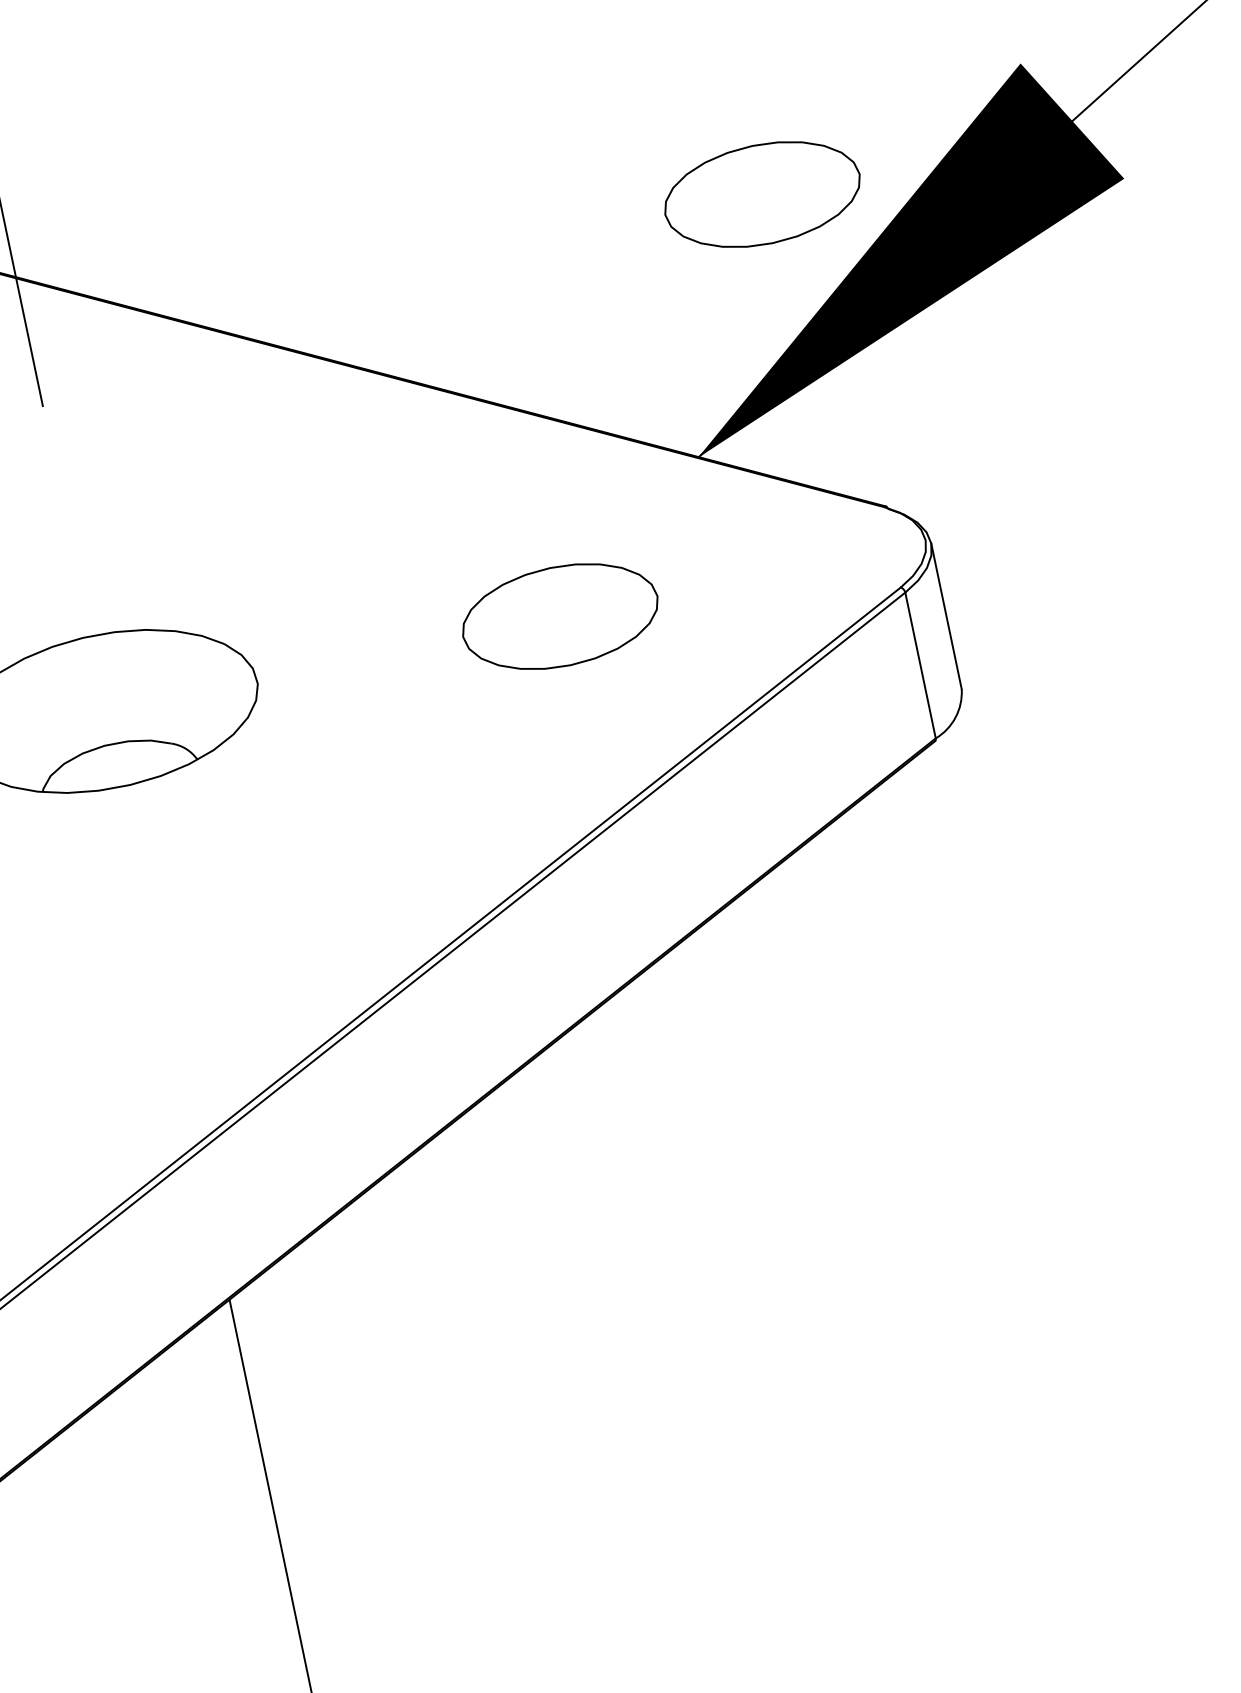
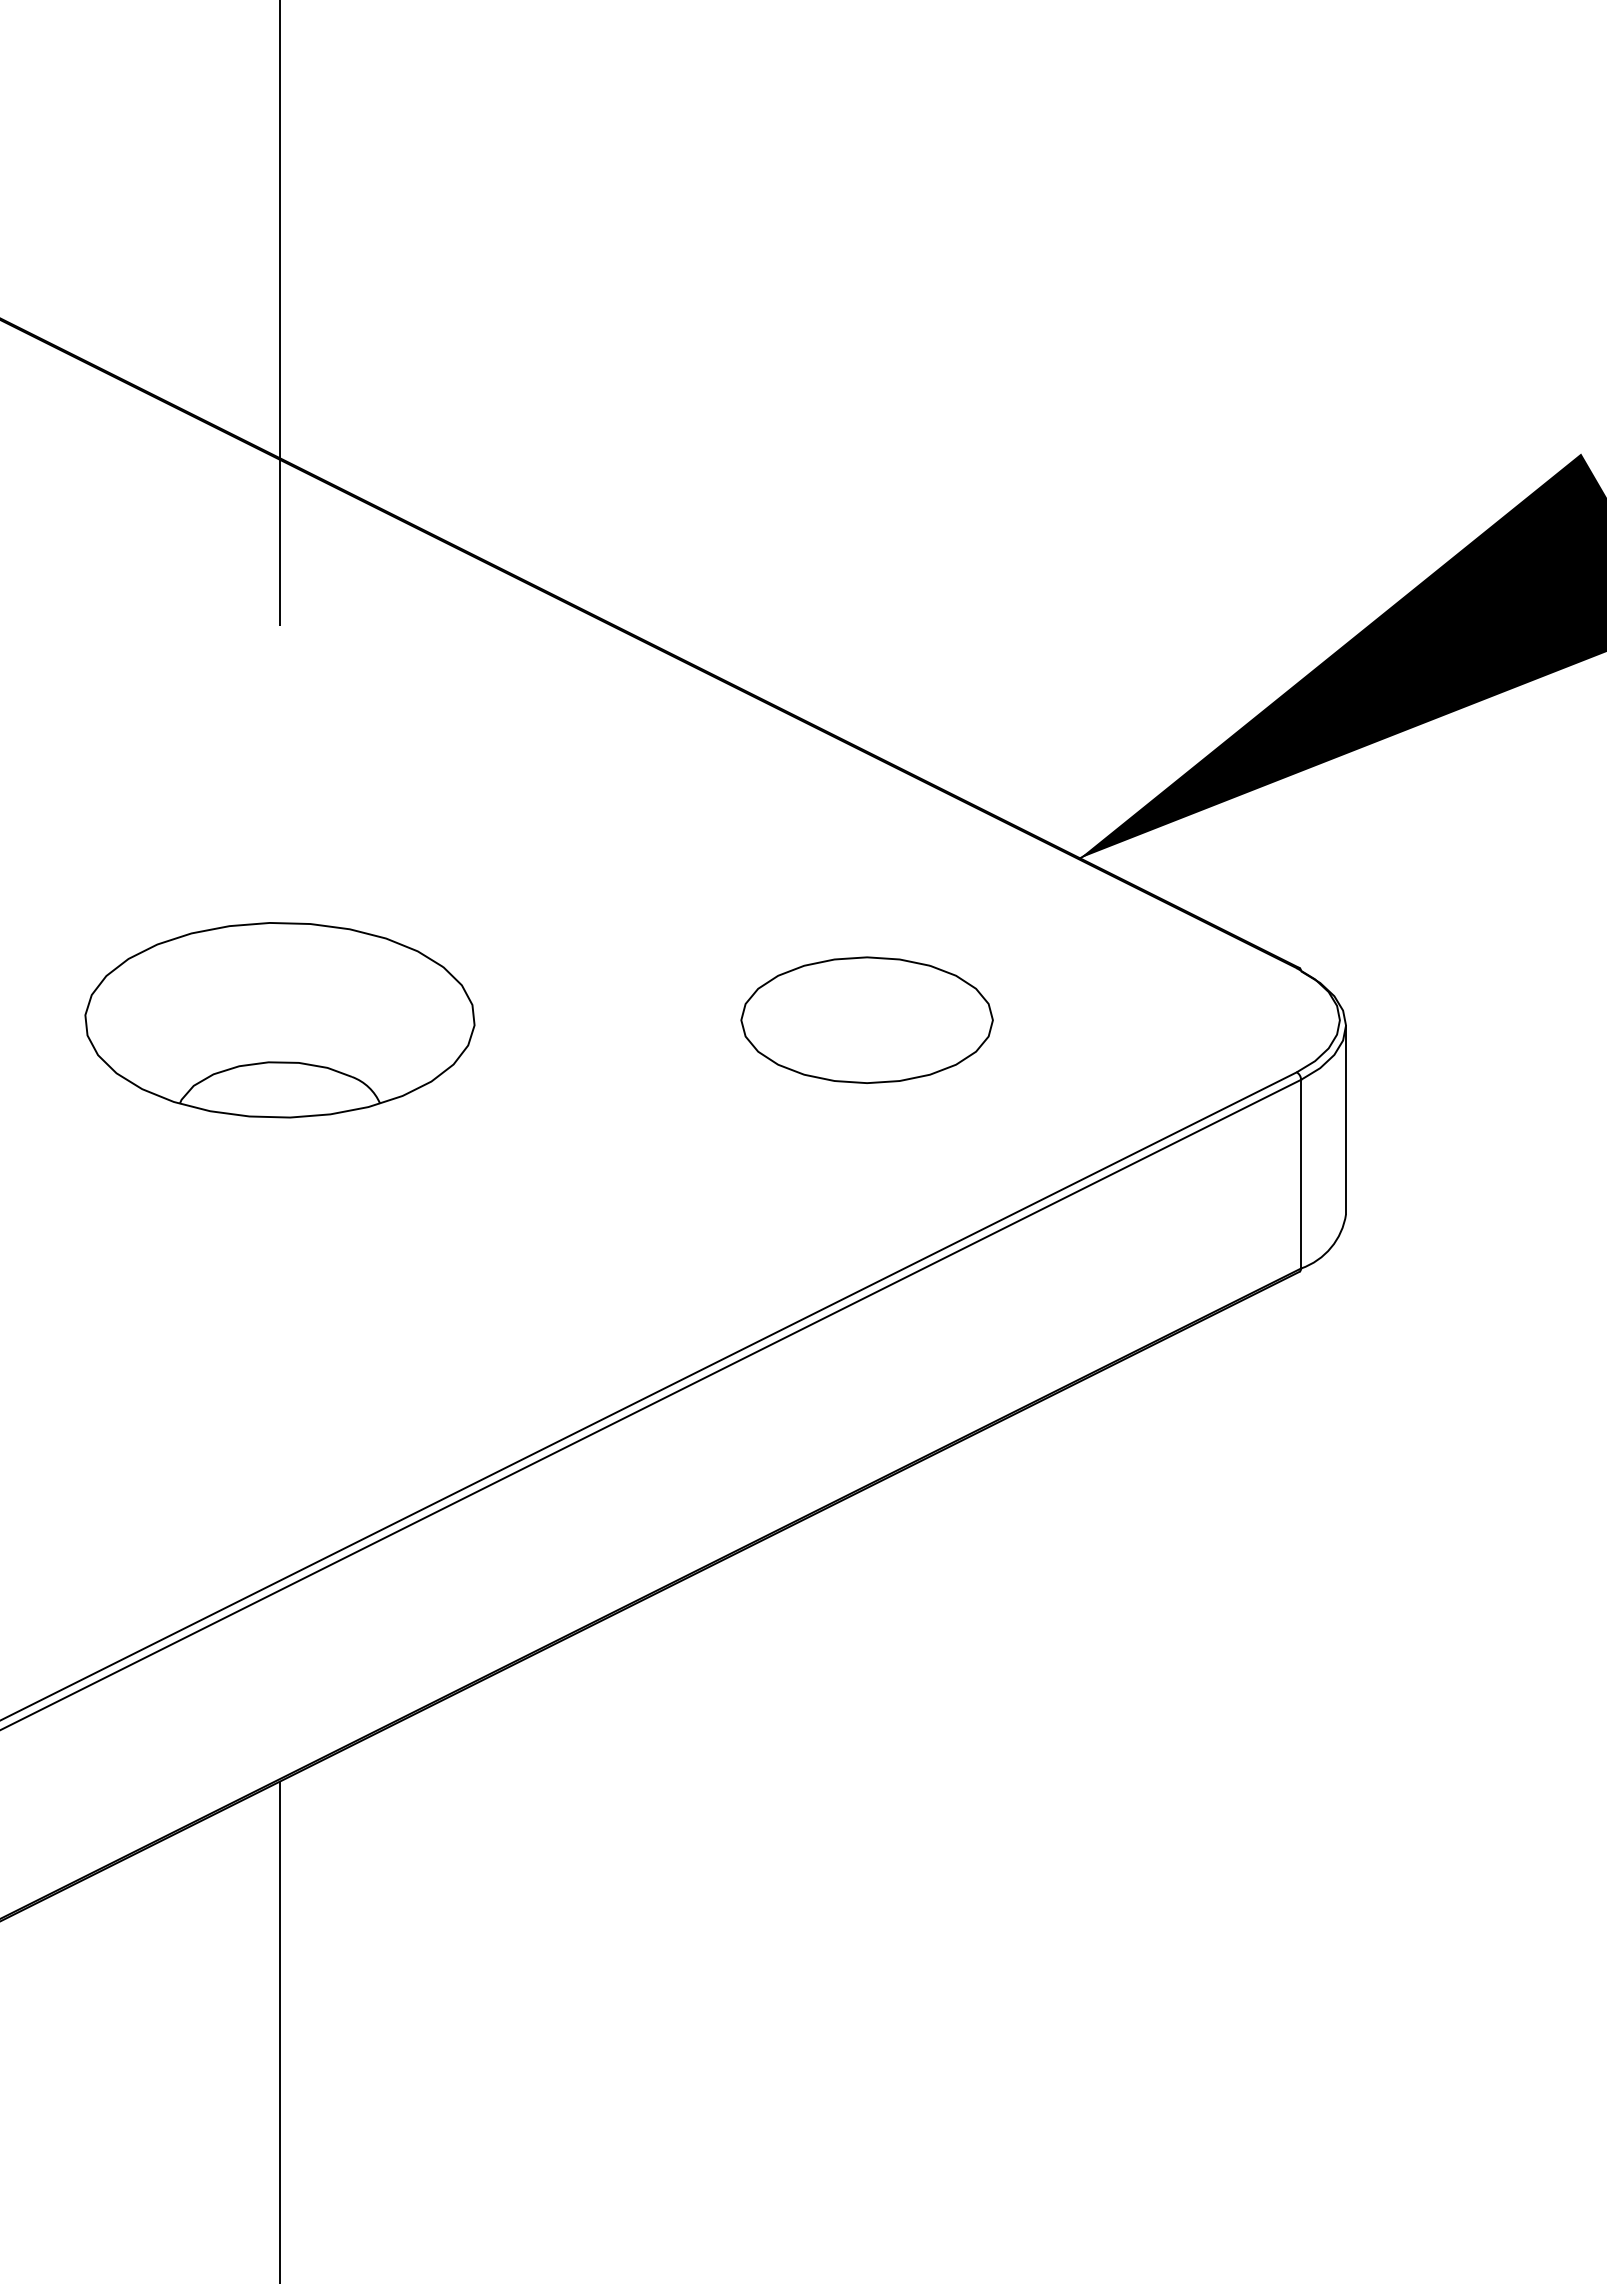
part: (761, 194) -> (1226, 548), removed

